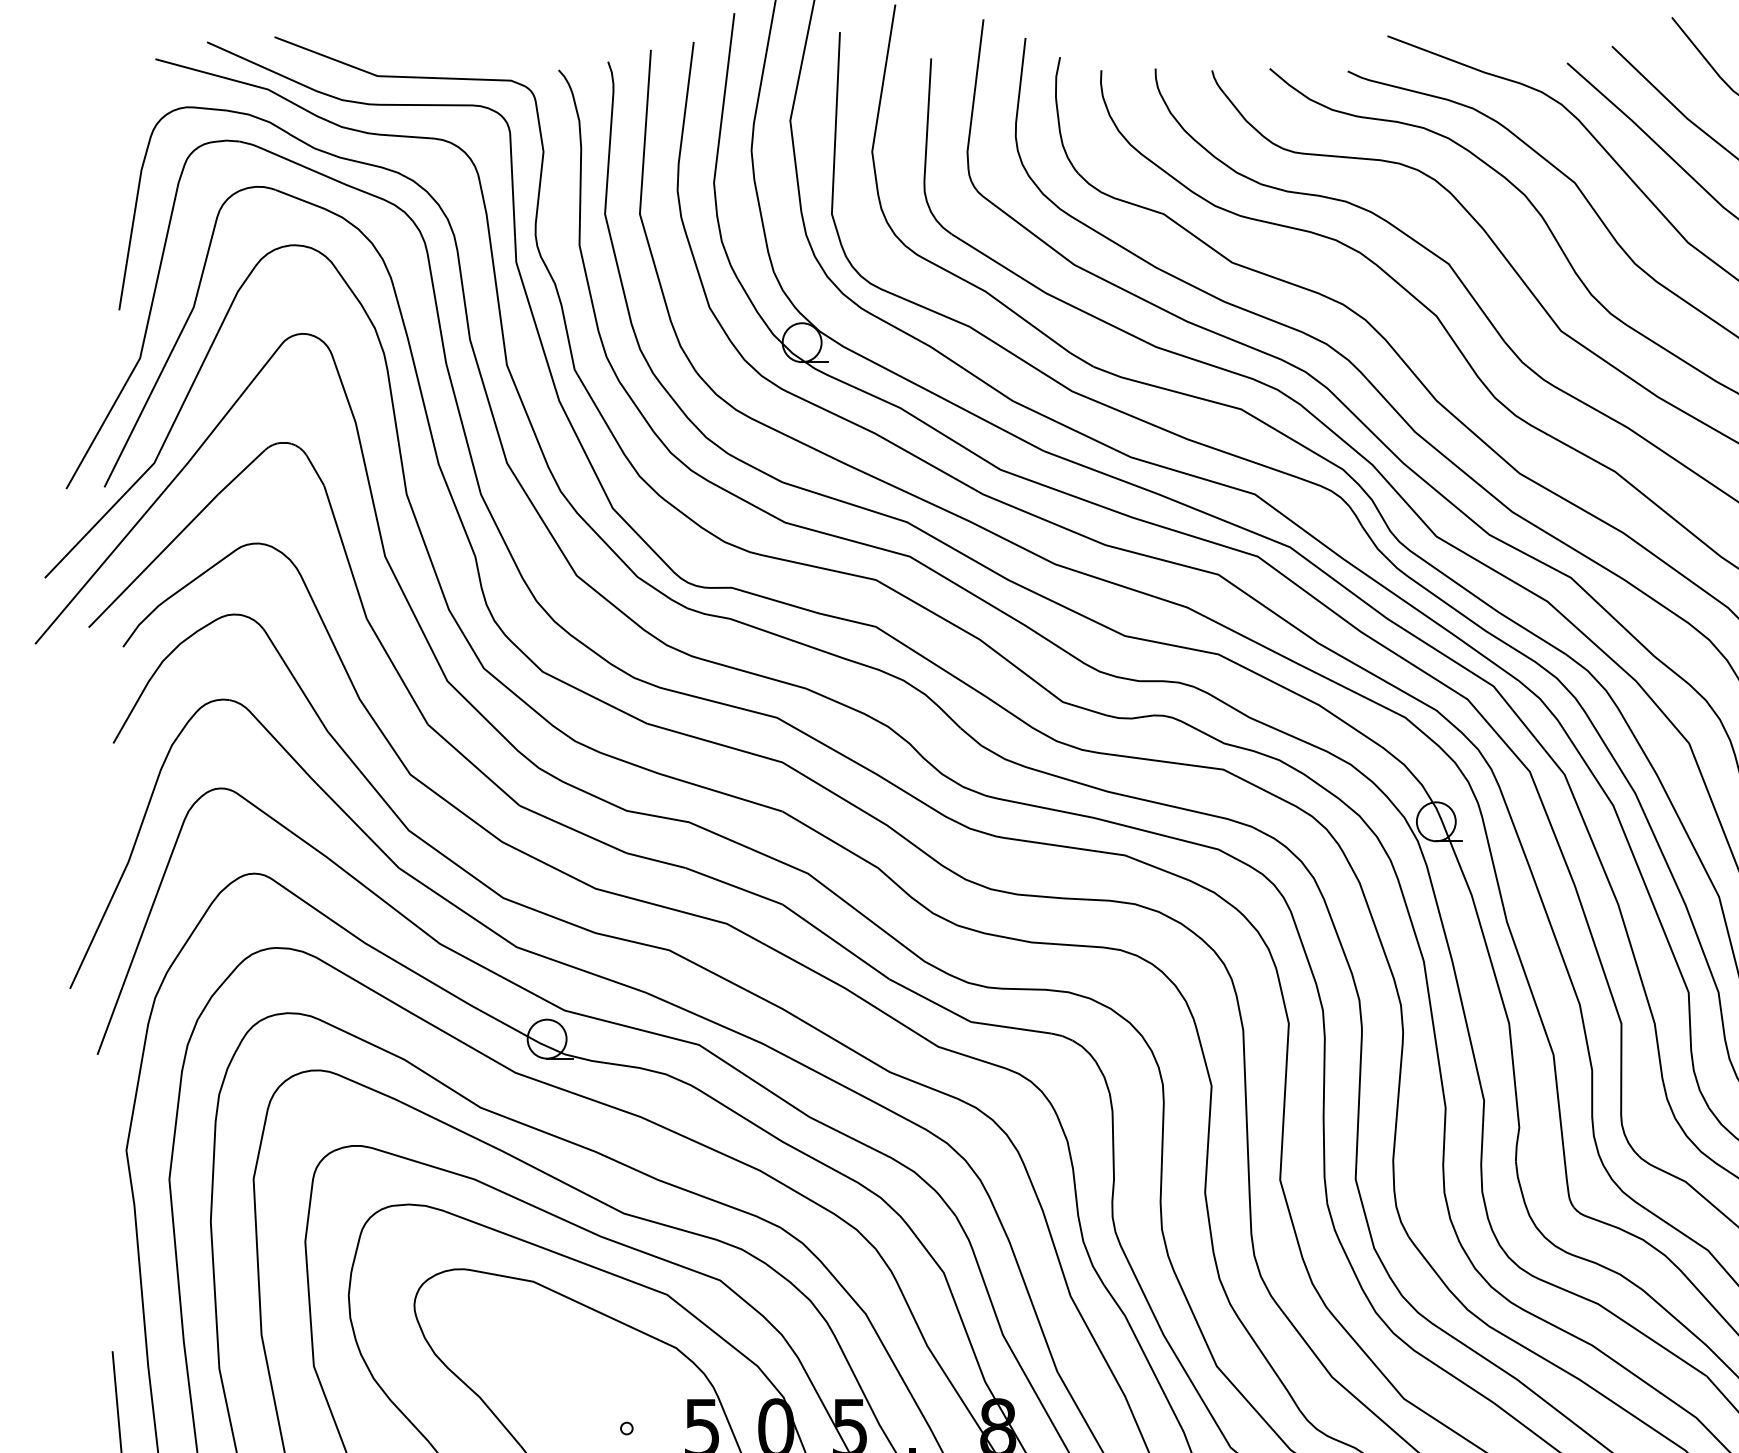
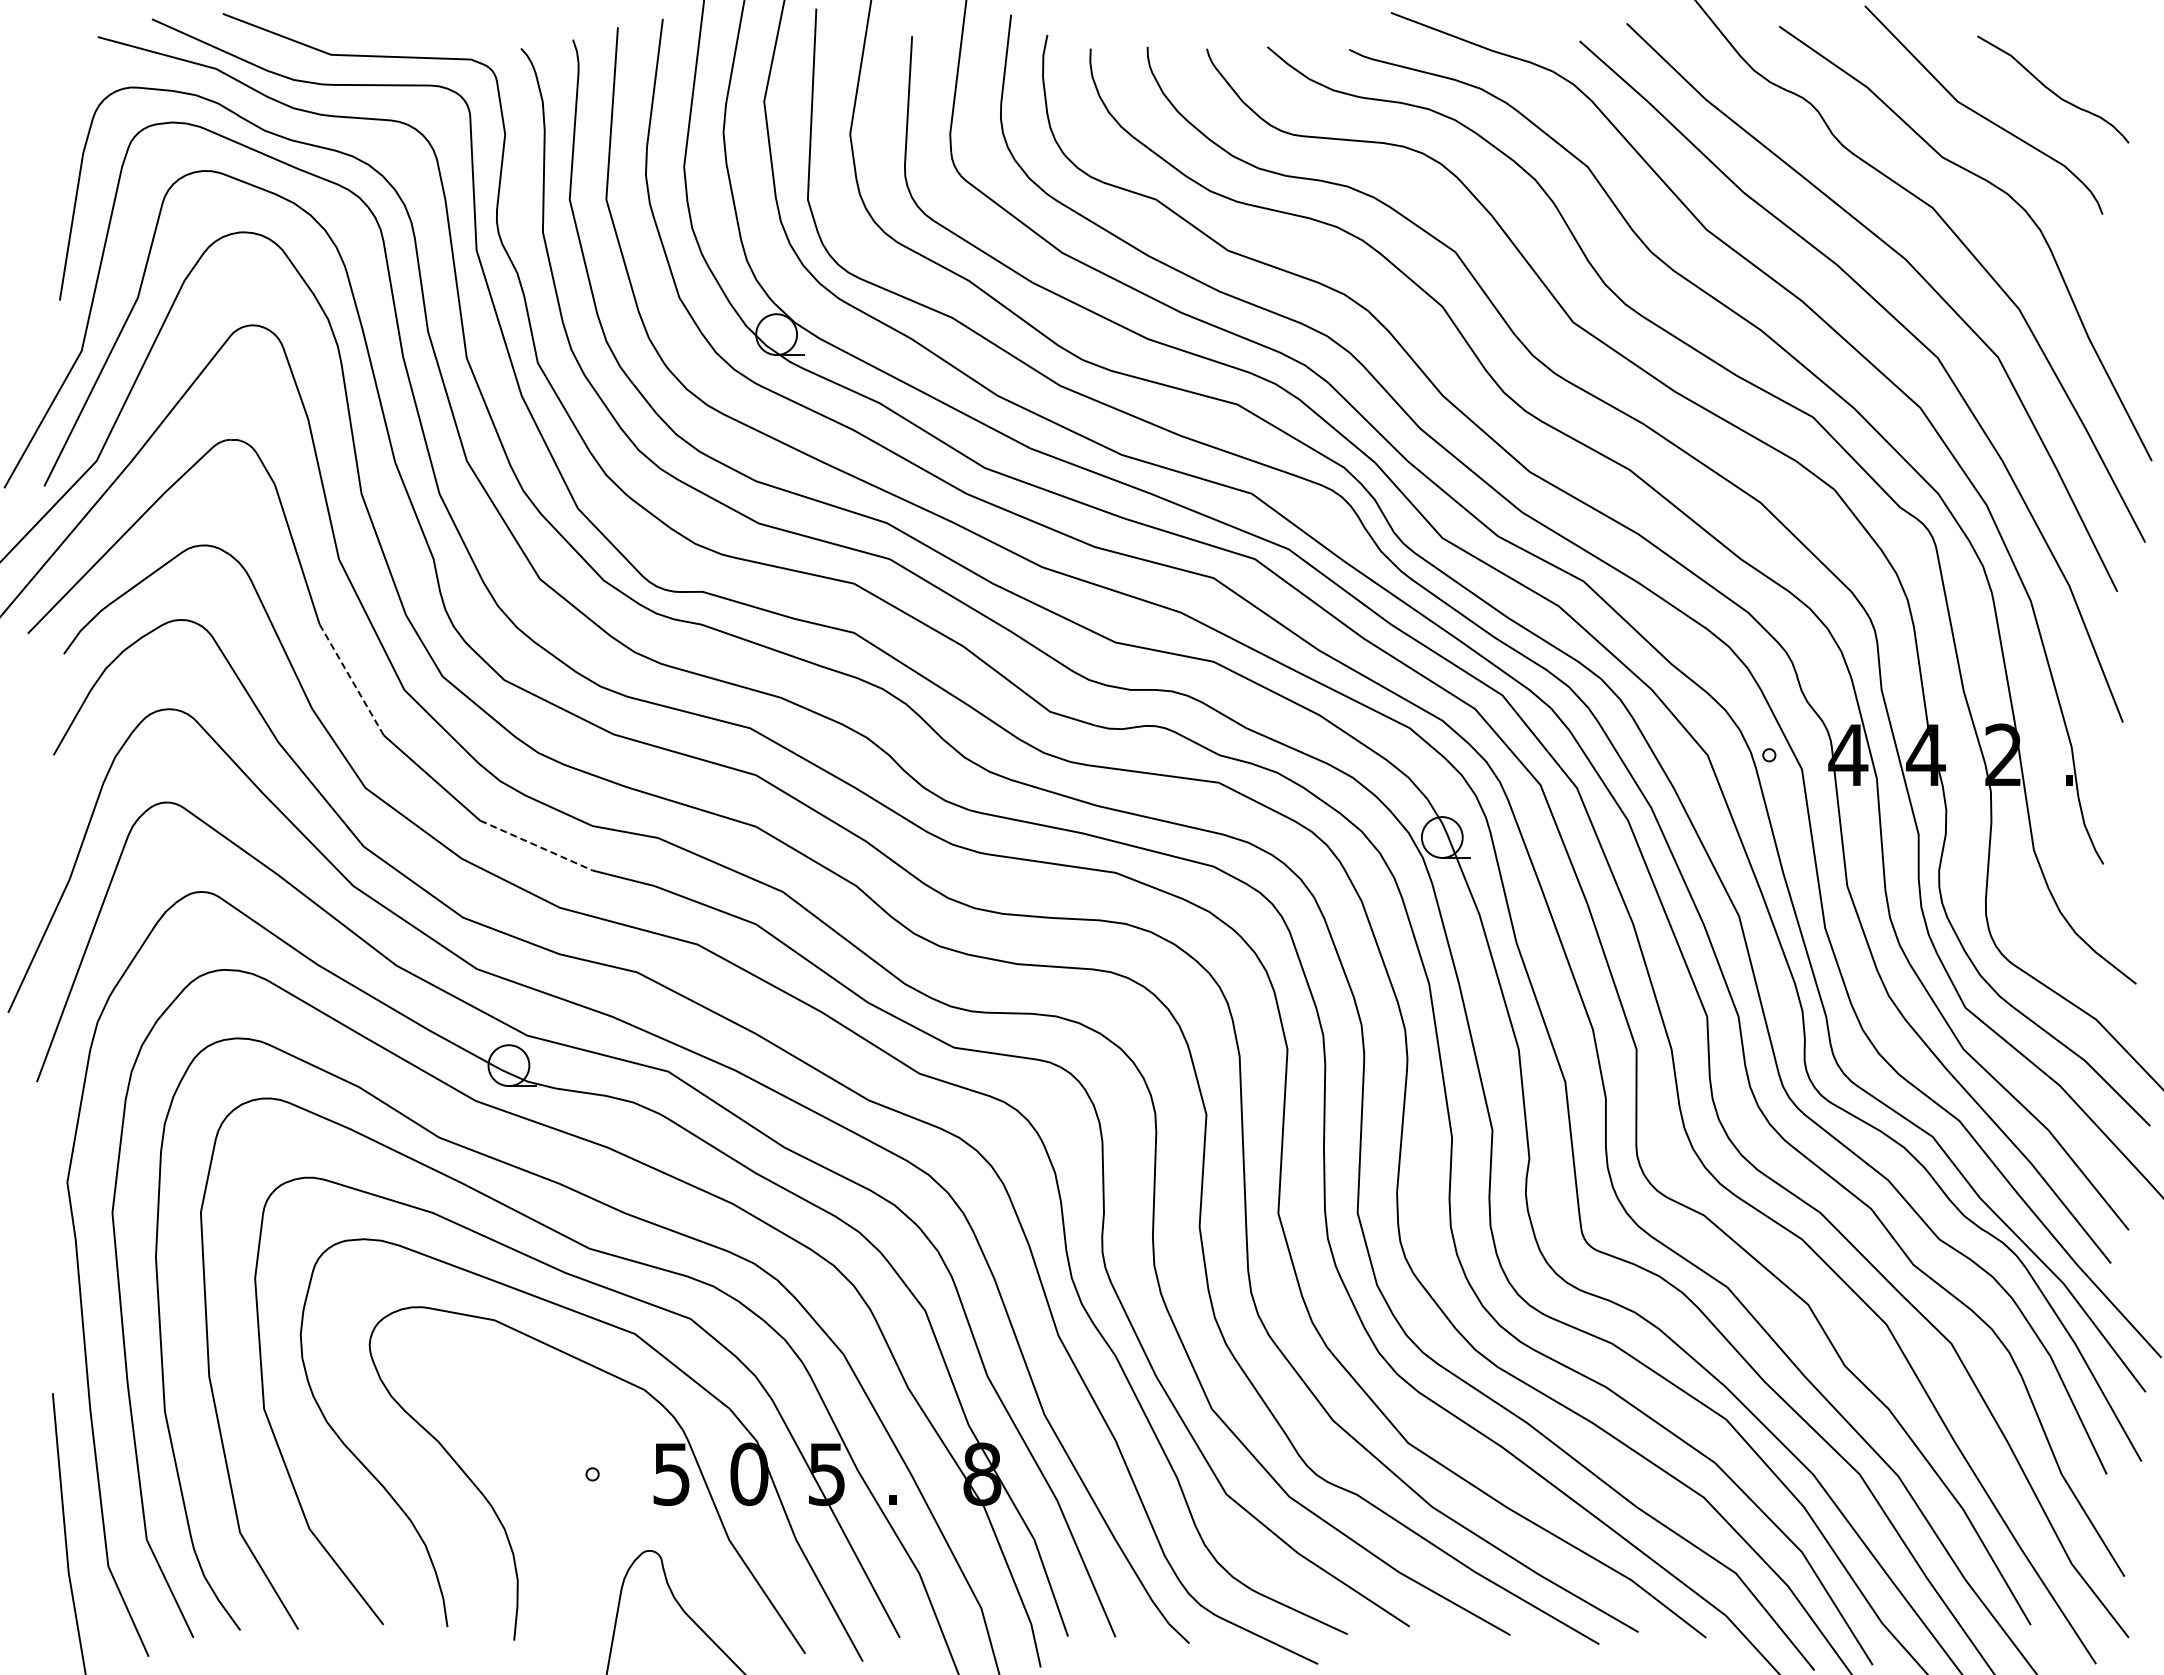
line: (397, 671) -> (351, 679), solid -> dashed
line: (573, 829) -> (536, 845), solid -> dashed

